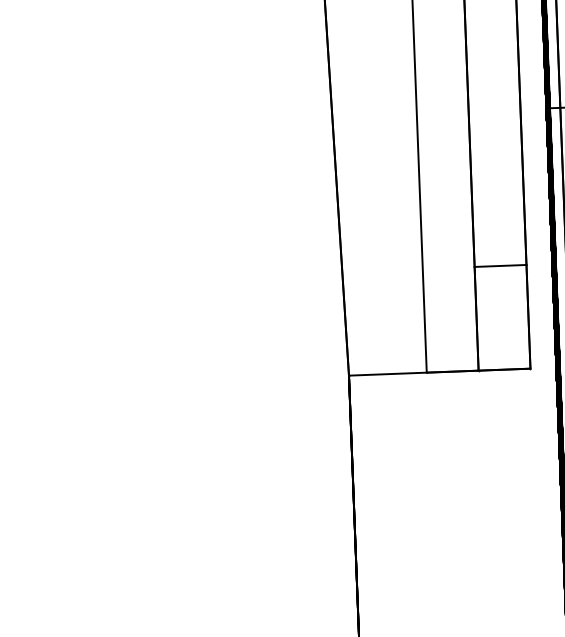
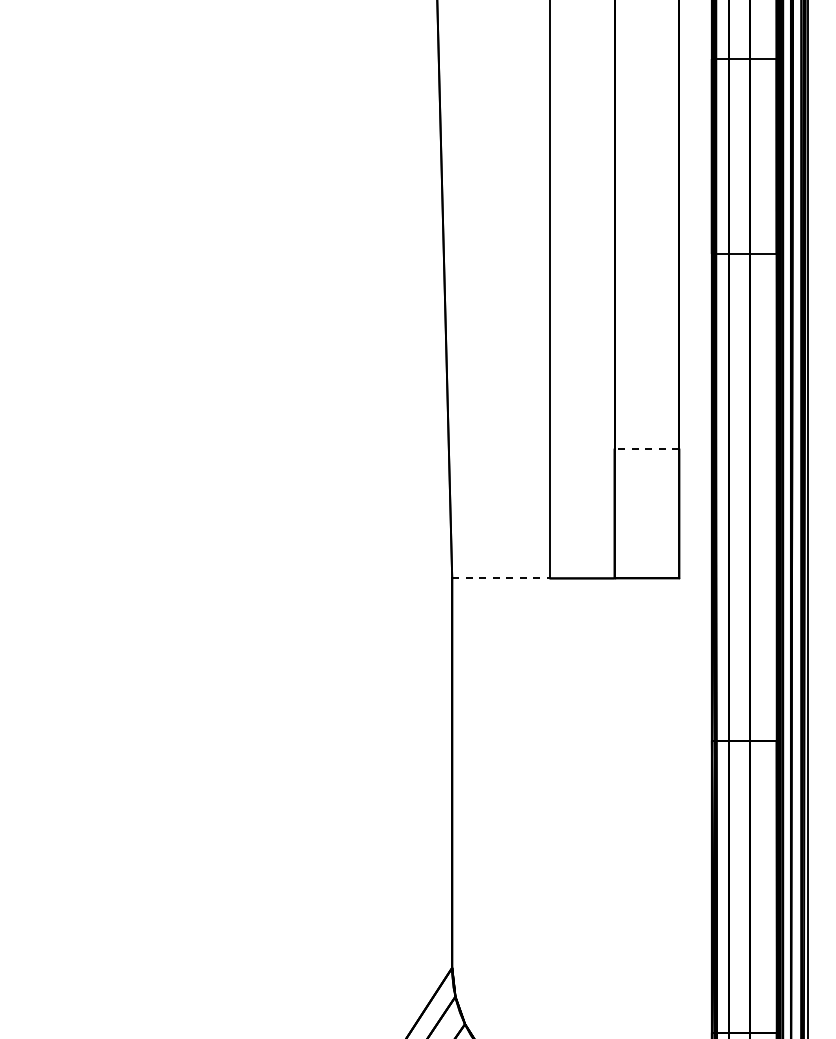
line: (500, 265) -> (646, 448), solid -> dashed
line: (387, 374) -> (500, 578), solid -> dashed

